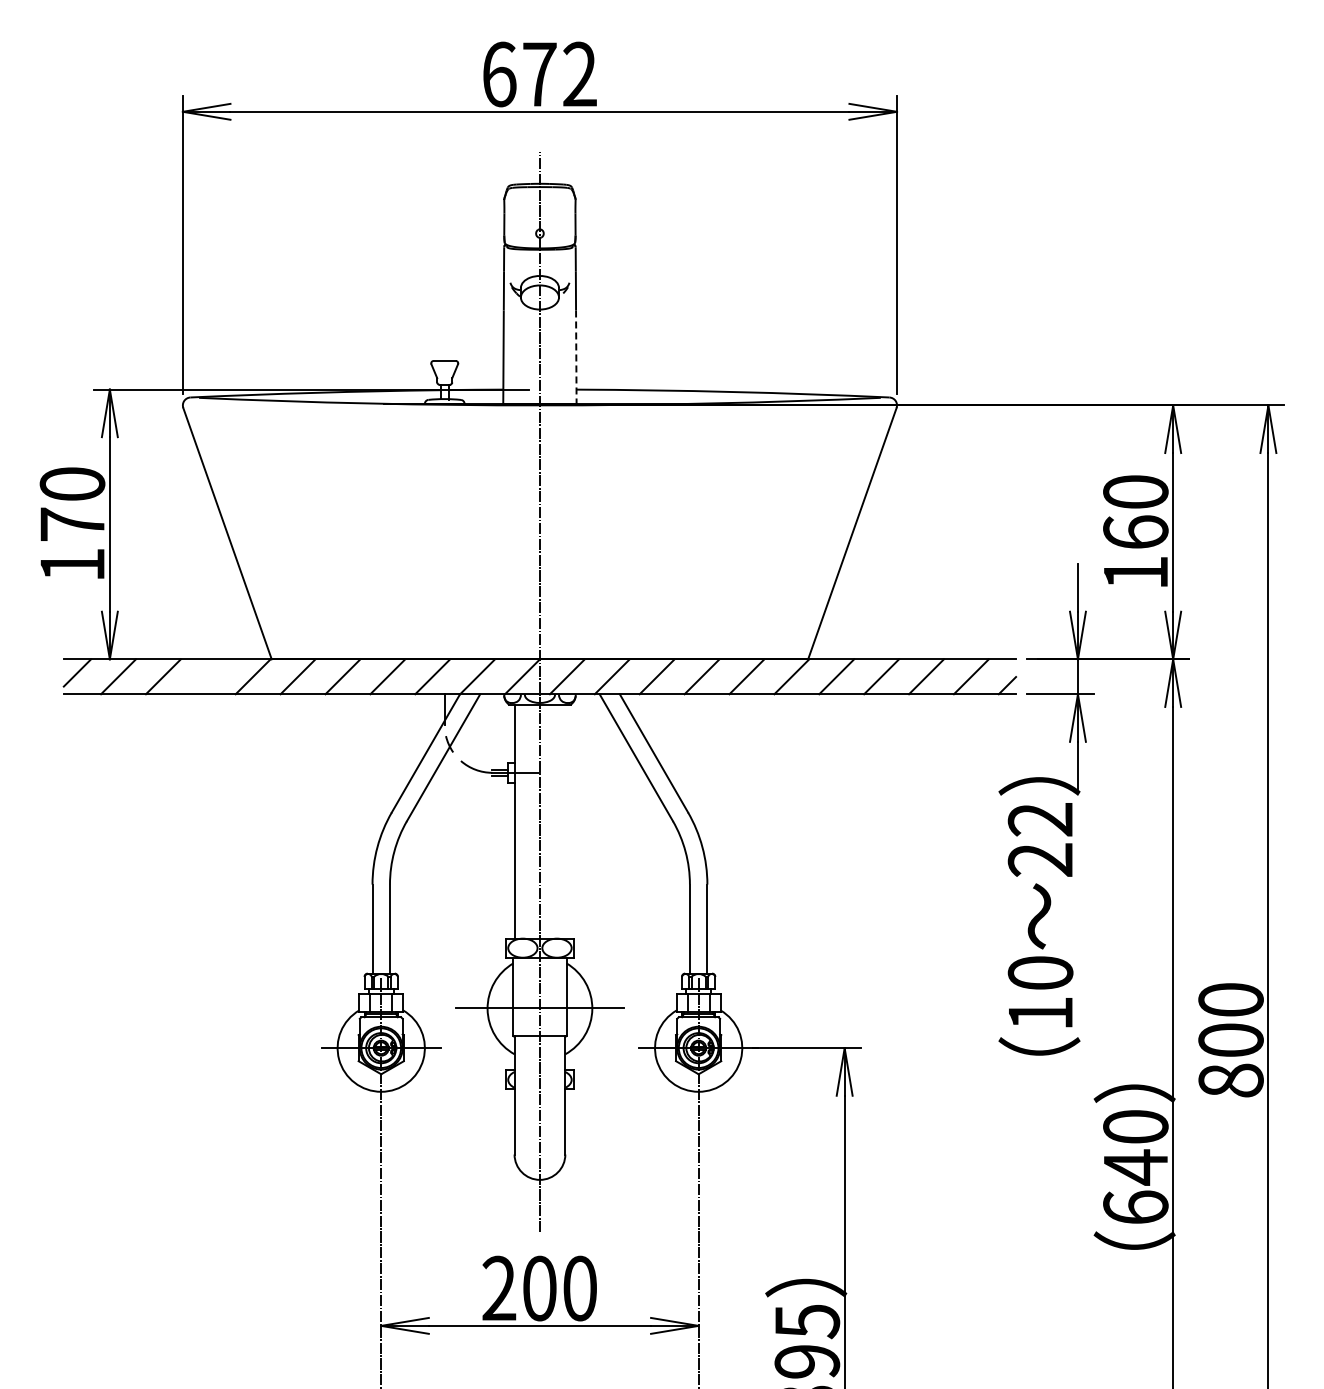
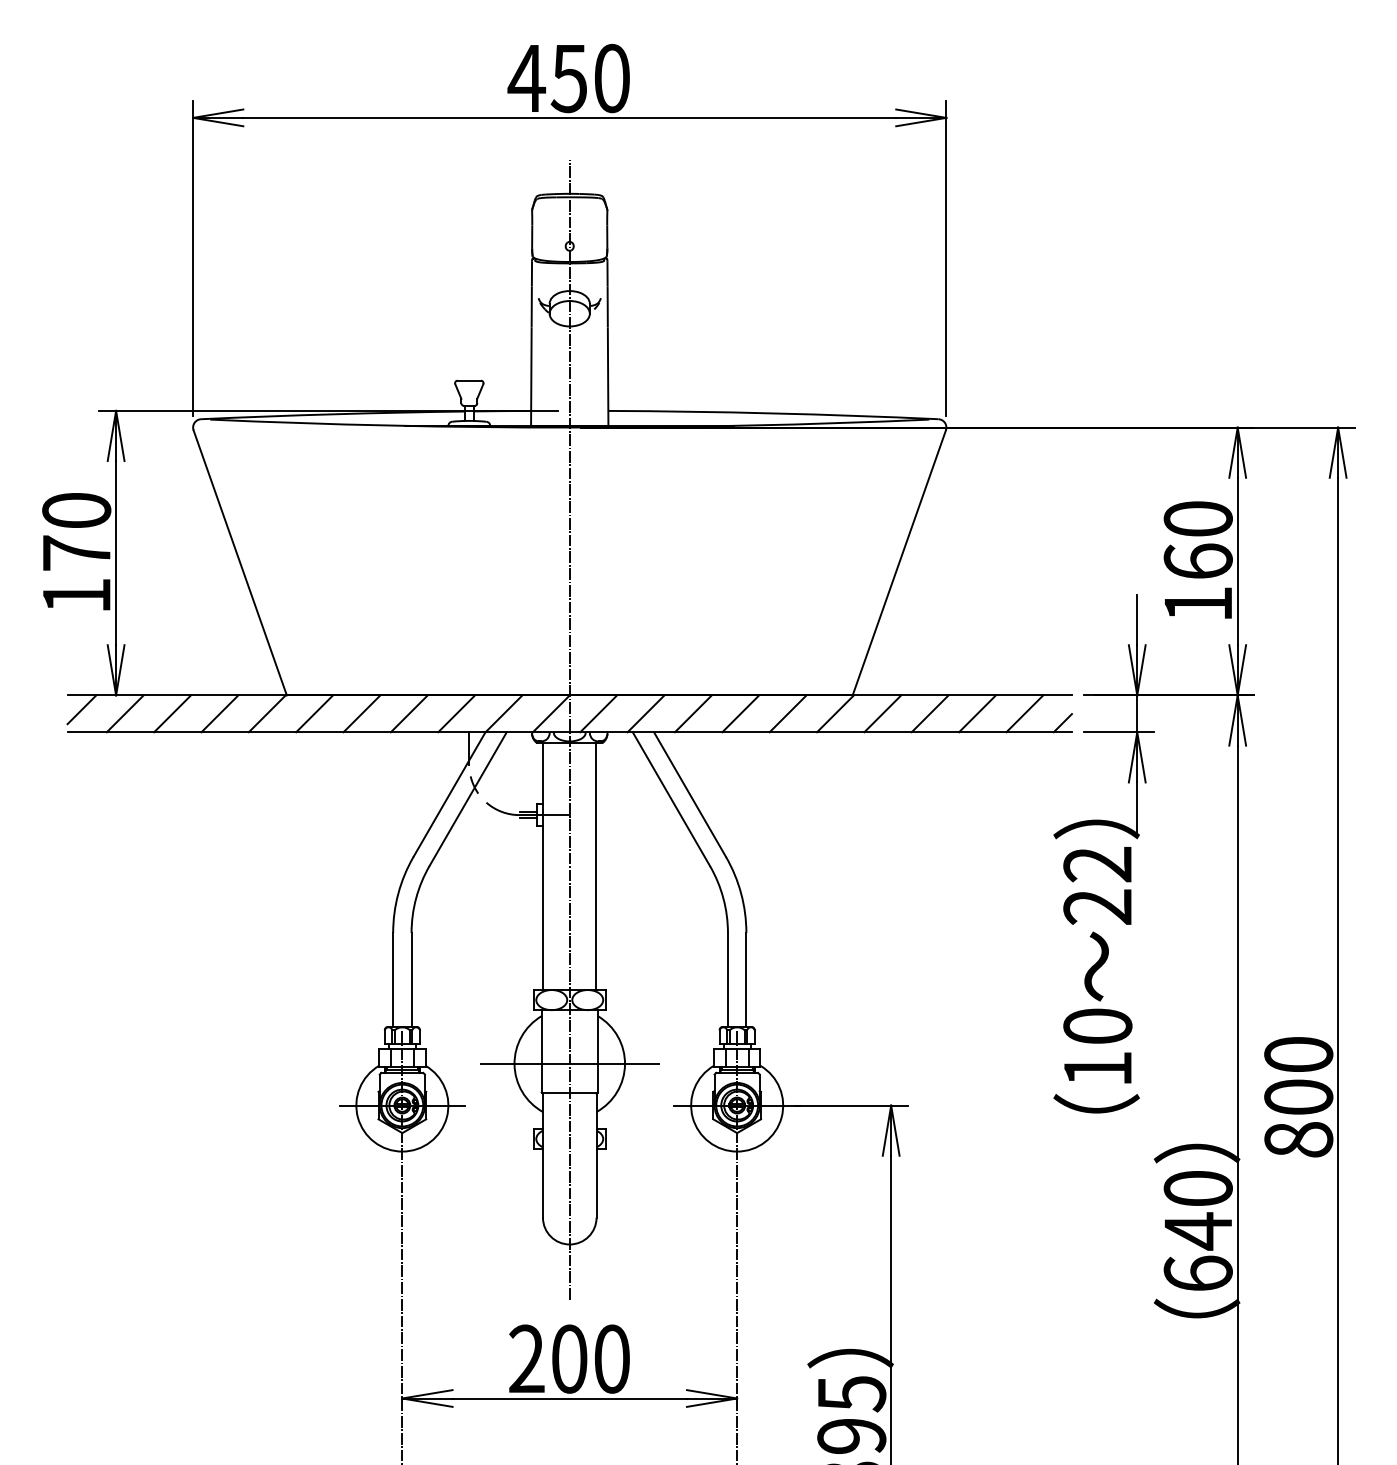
text: (538, 74) -> (568, 78), 672 -> 450
line: (576, 357) -> (608, 377), dashed -> solid
line: (207, 676) -> (219, 713), added
line: (565, 821) -> (596, 866), added

